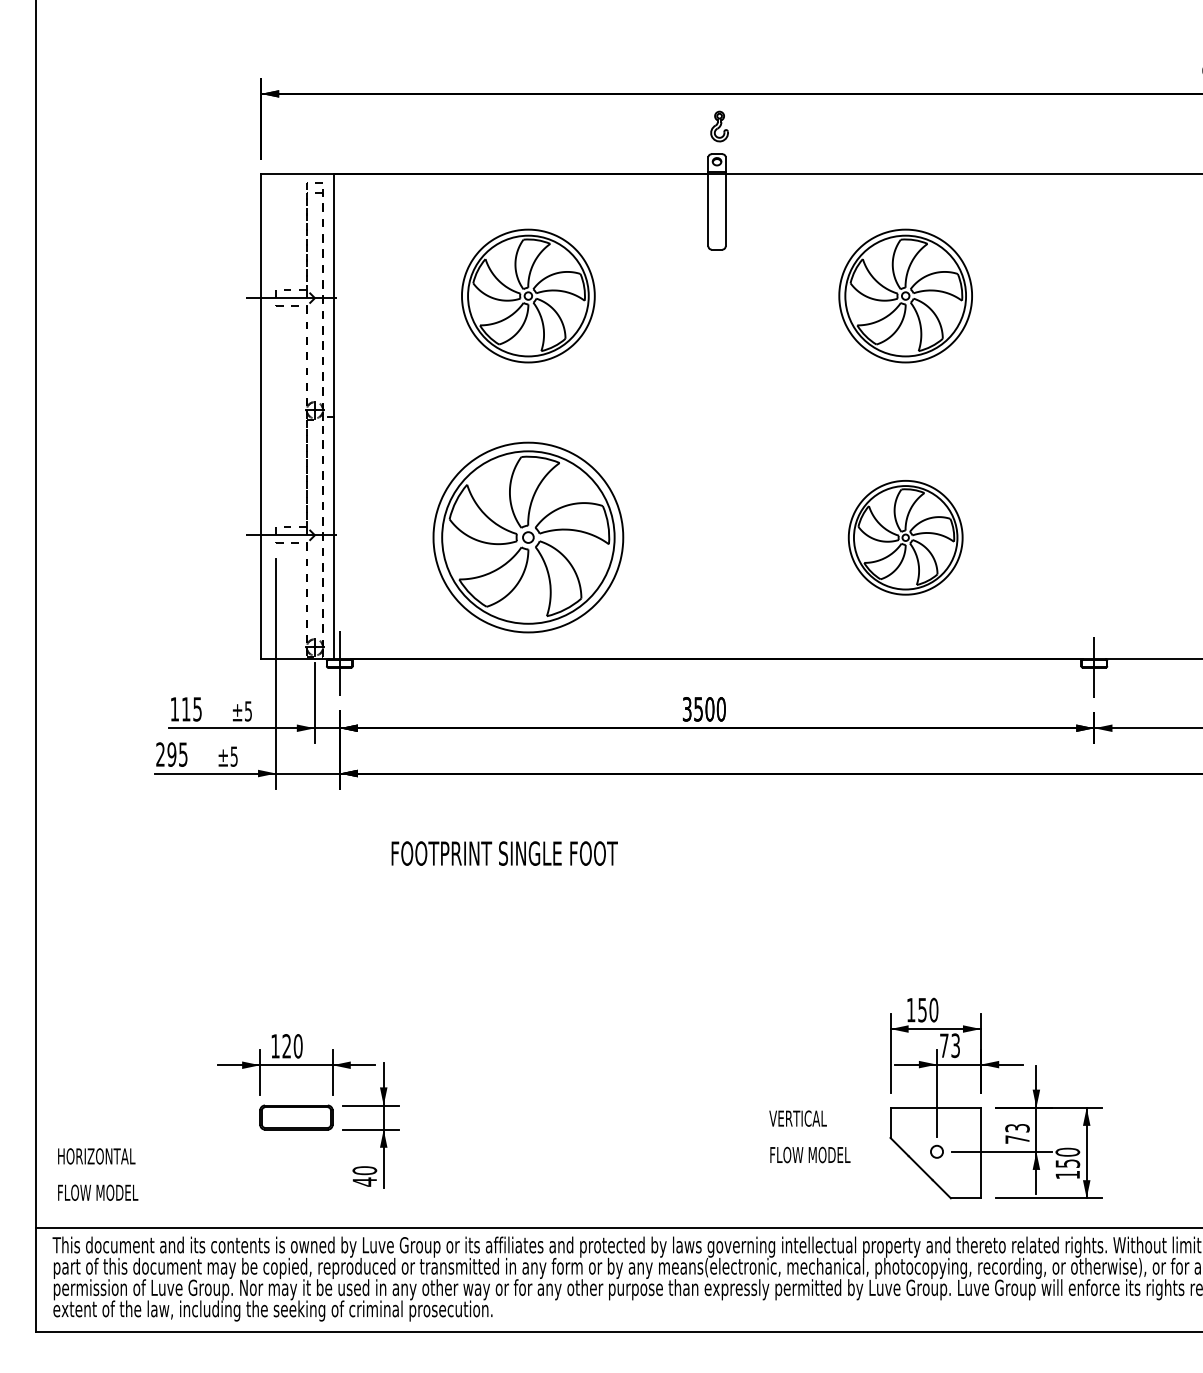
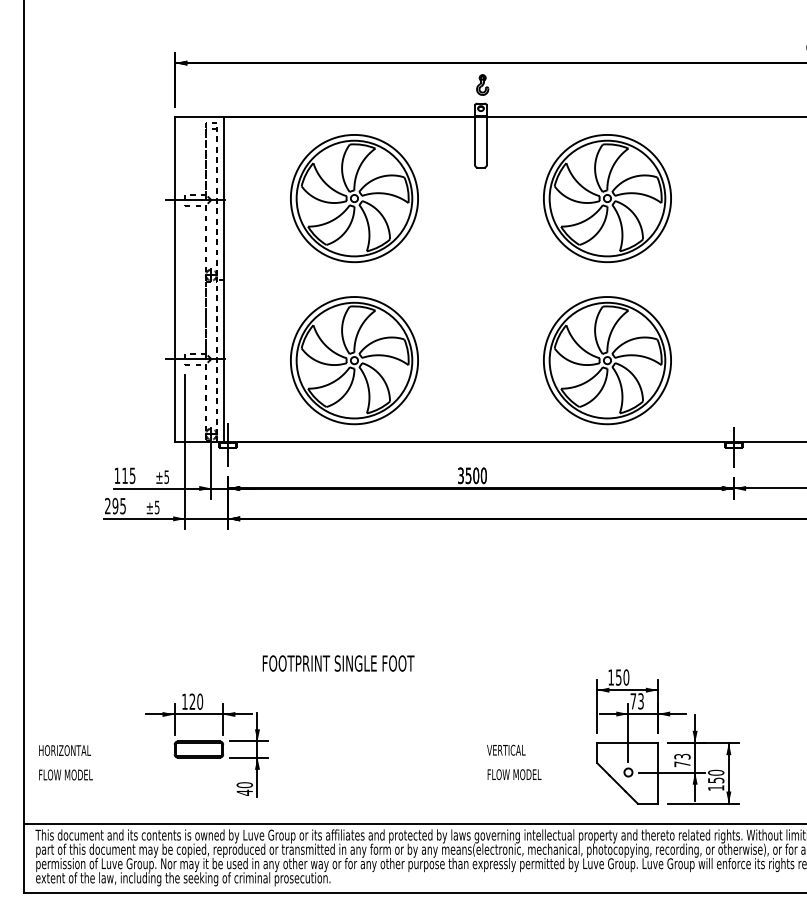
part: (528, 295) -> (354, 198), size x1.43
part: (905, 295) -> (607, 198), size x1.43
part: (905, 537) -> (607, 360), size x1.67
text: (504, 853) -> (338, 663), moved
text: (810, 1136) -> (514, 762), moved
text: (97, 1174) -> (65, 762), moved

